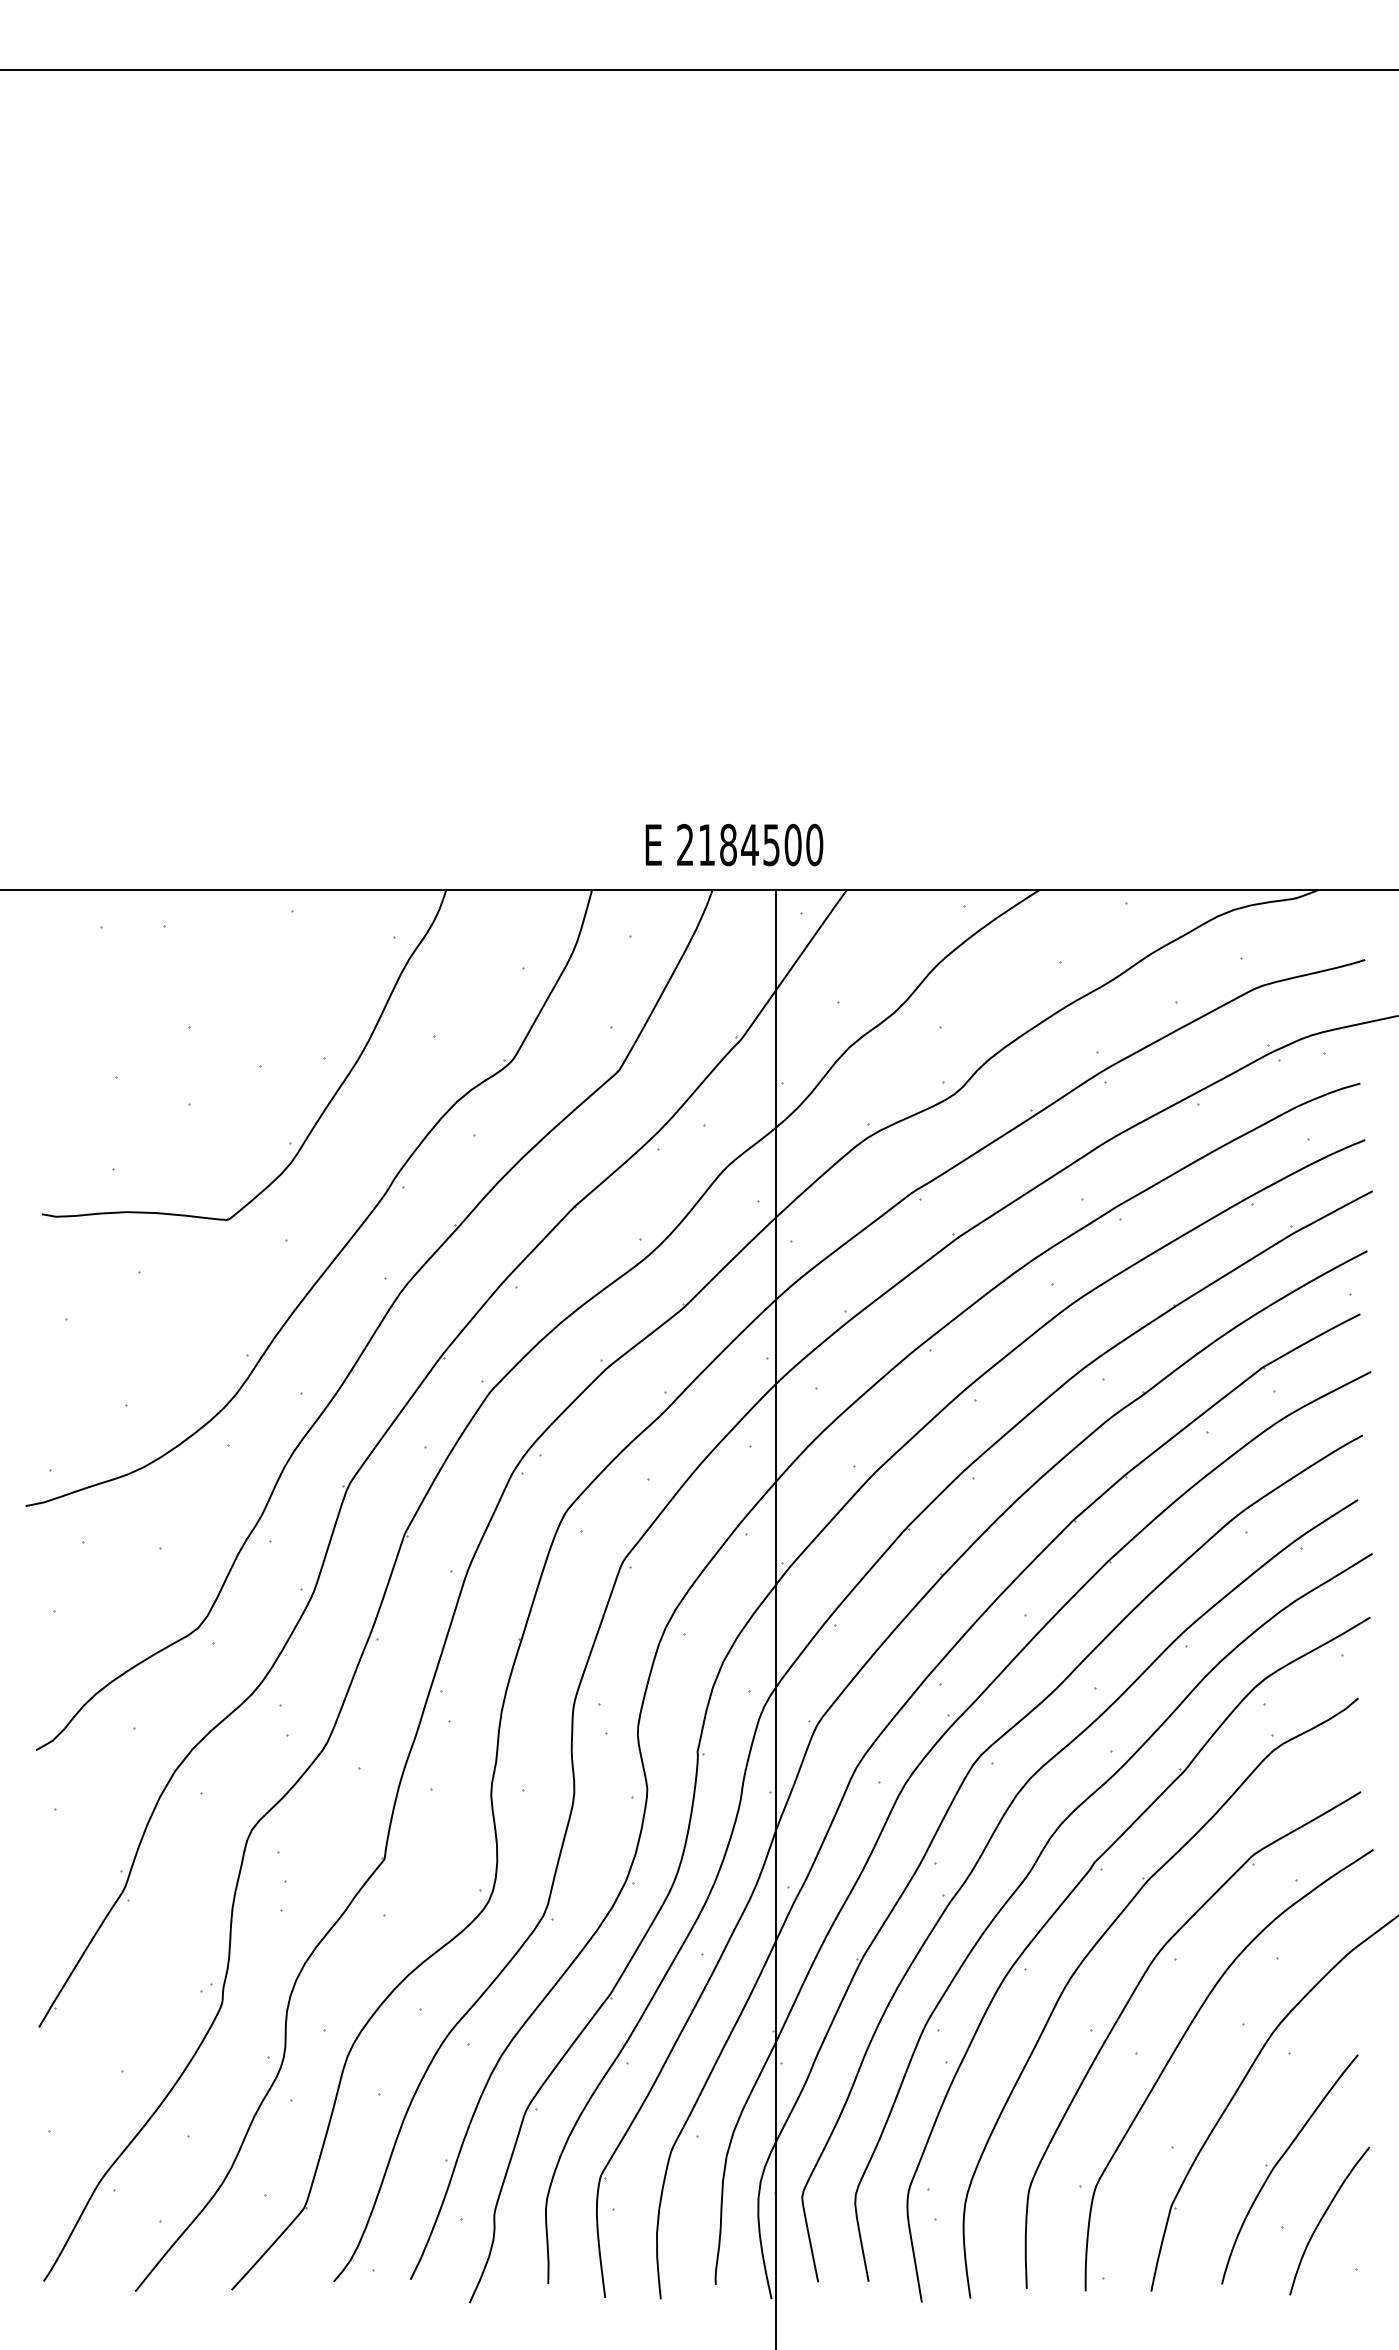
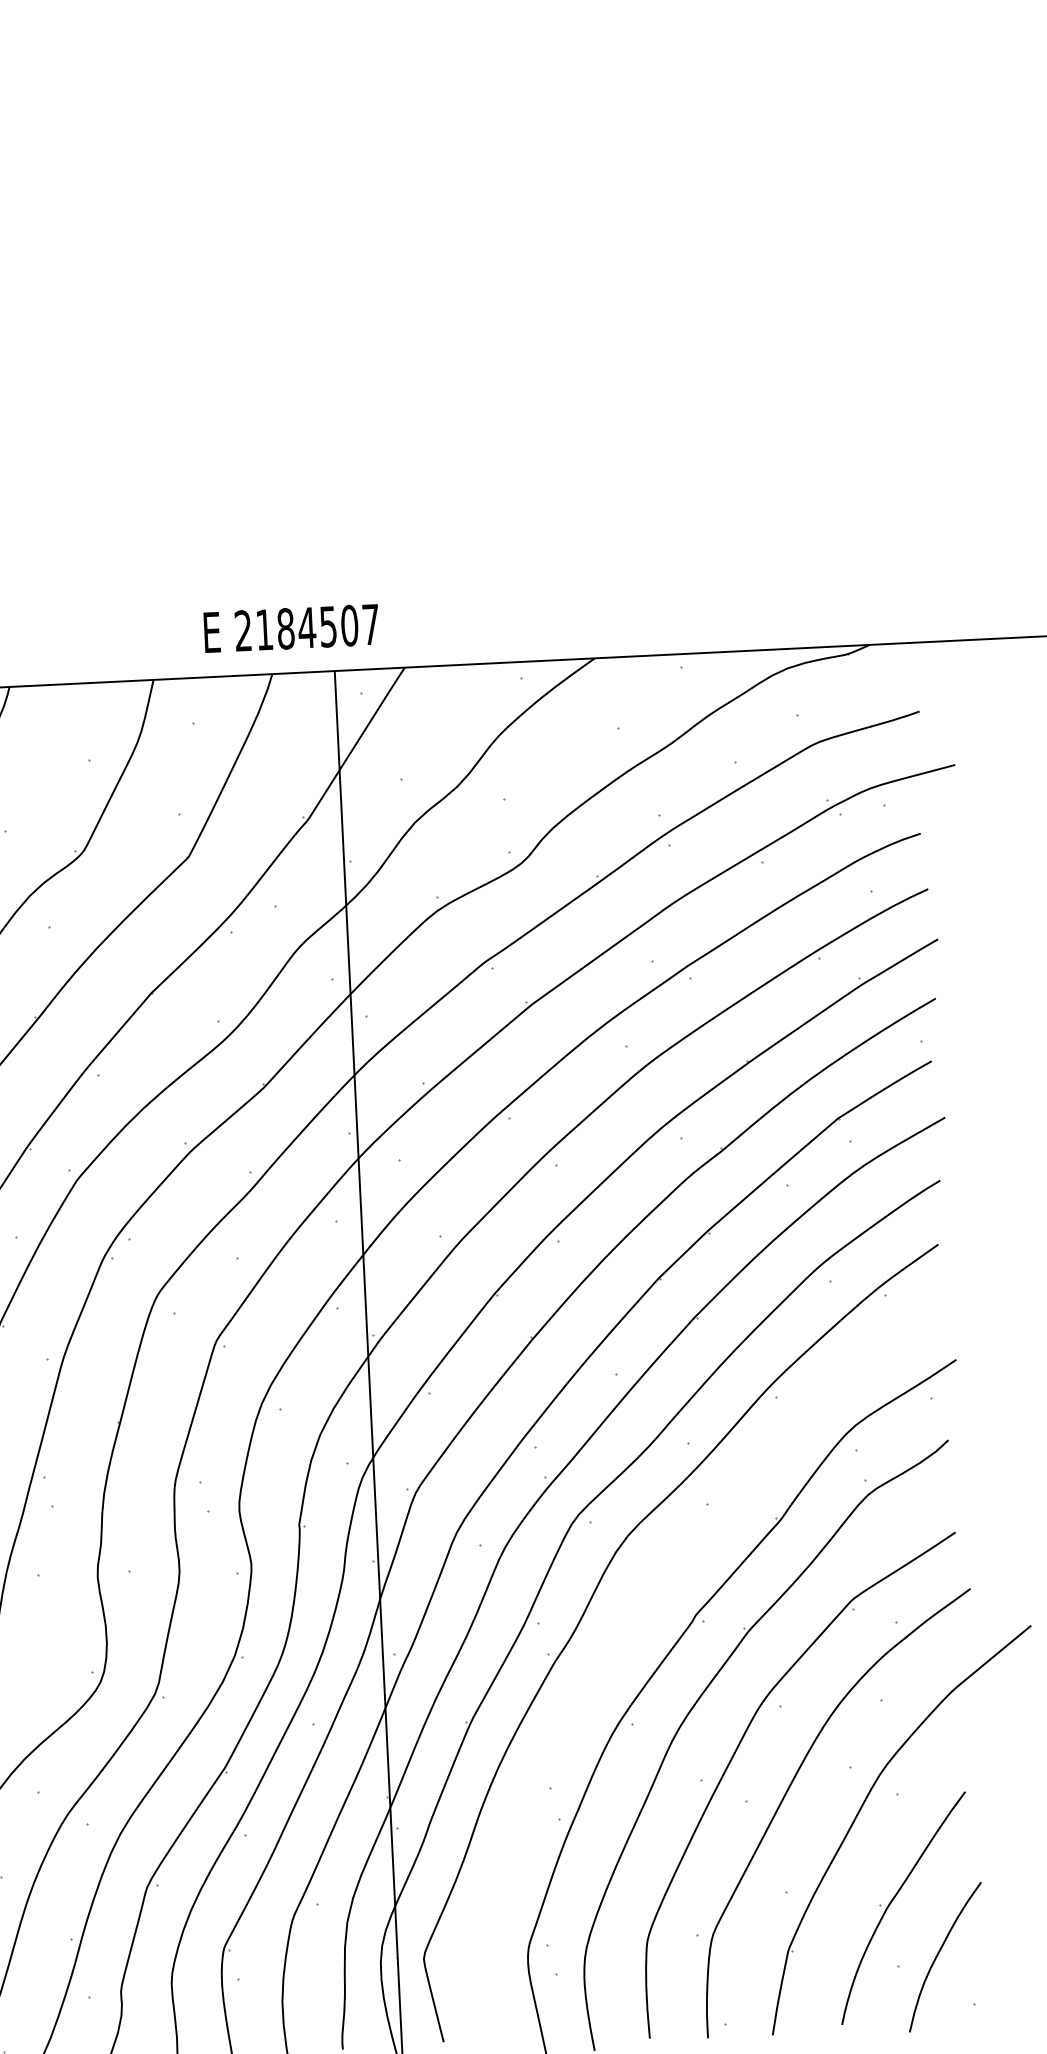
text: (814, 844) -> (370, 624), 2184500 -> 2184507
curve: (1032, 1870) -> (635, 1625), removed

